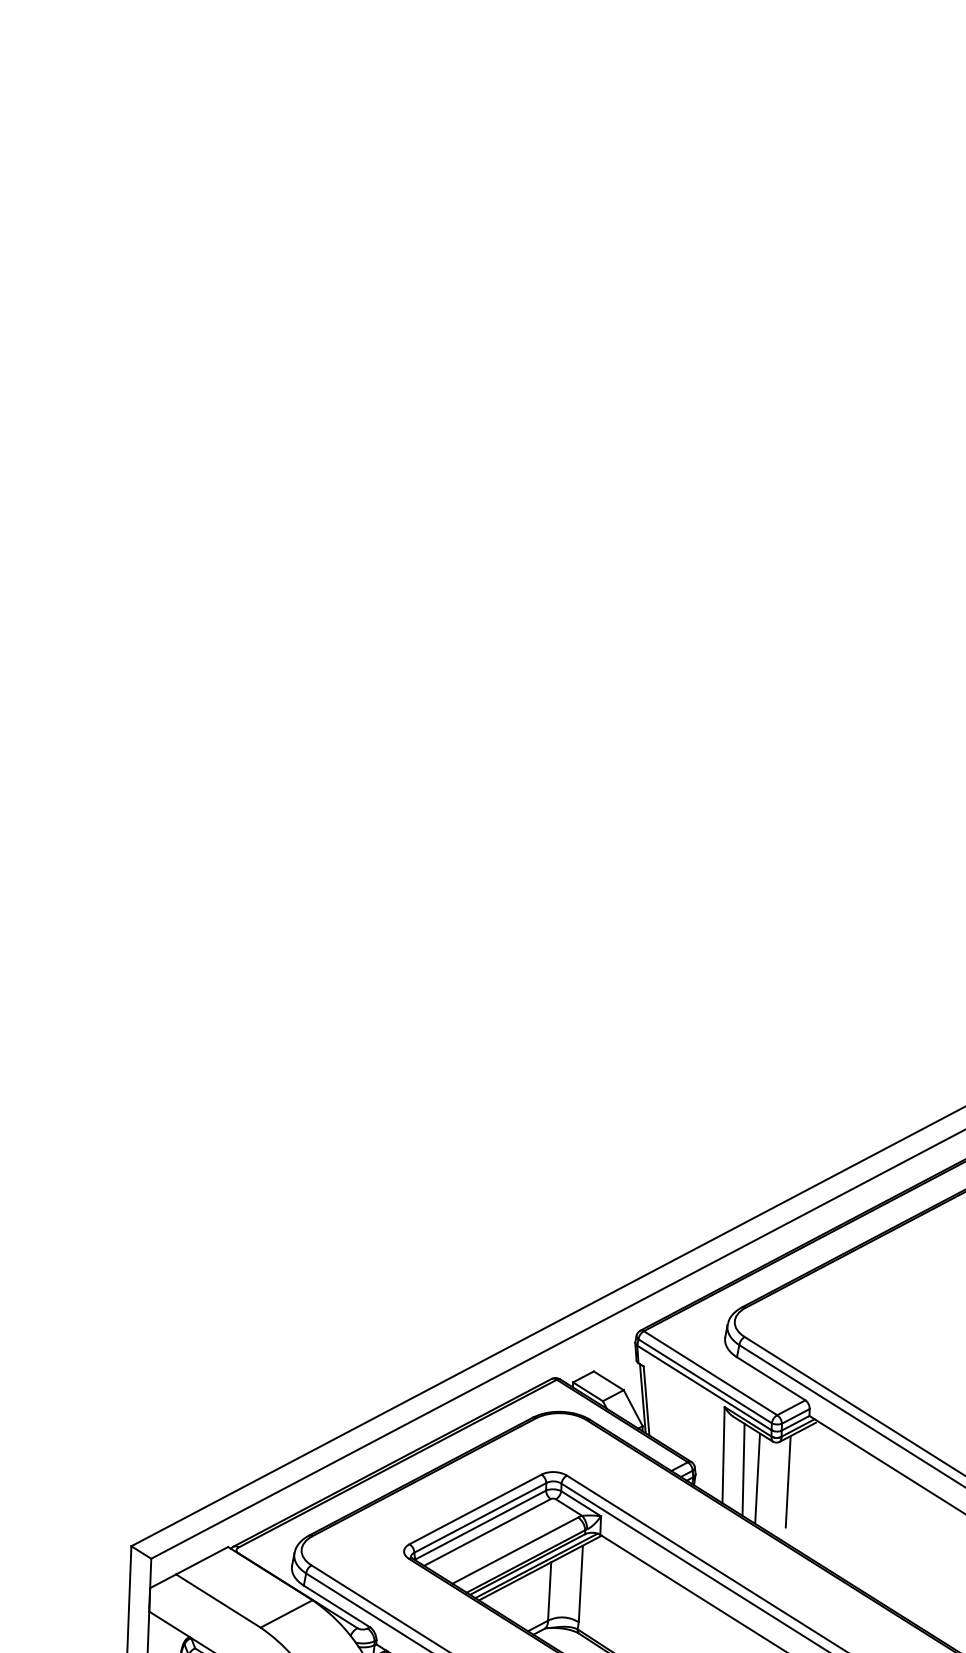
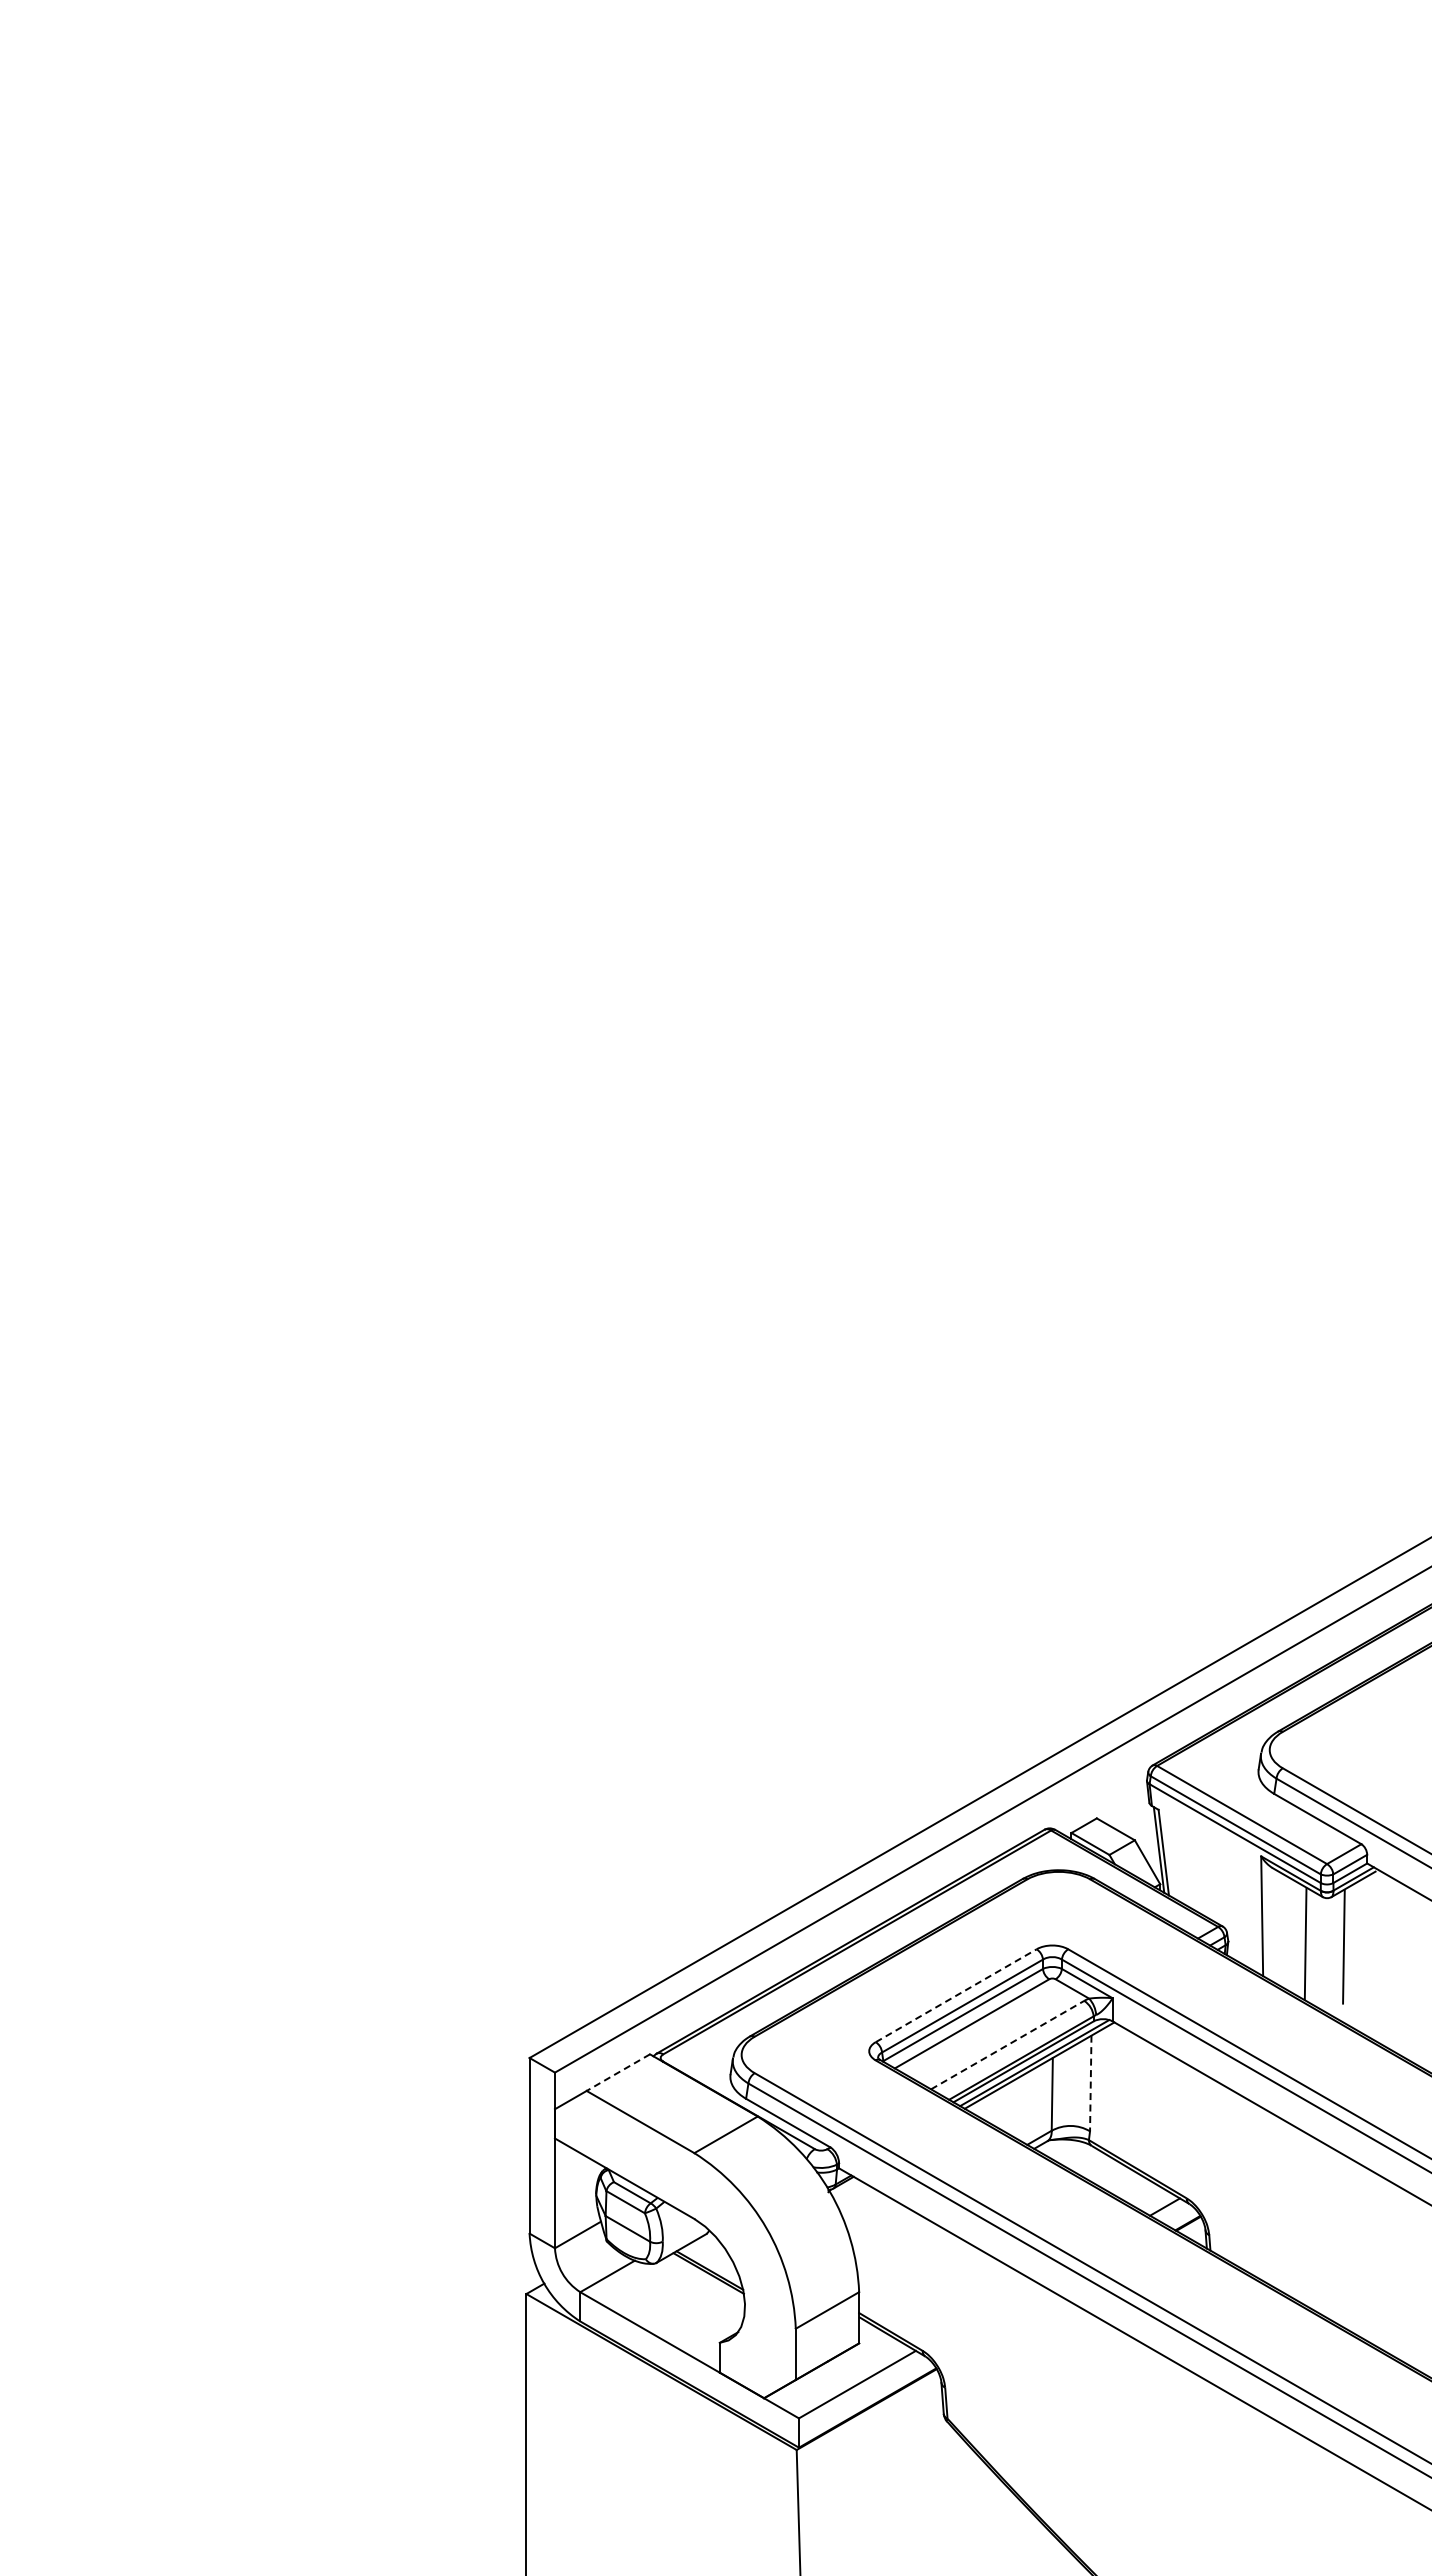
line: (743, 1469) -> (1287, 1933), removed
line: (475, 1509) -> (956, 1995), solid -> dashed
line: (516, 1550) -> (1008, 2044), solid -> dashed
line: (202, 1560) -> (618, 2072), solid -> dashed
line: (580, 1583) -> (1090, 2082), solid -> dashed

